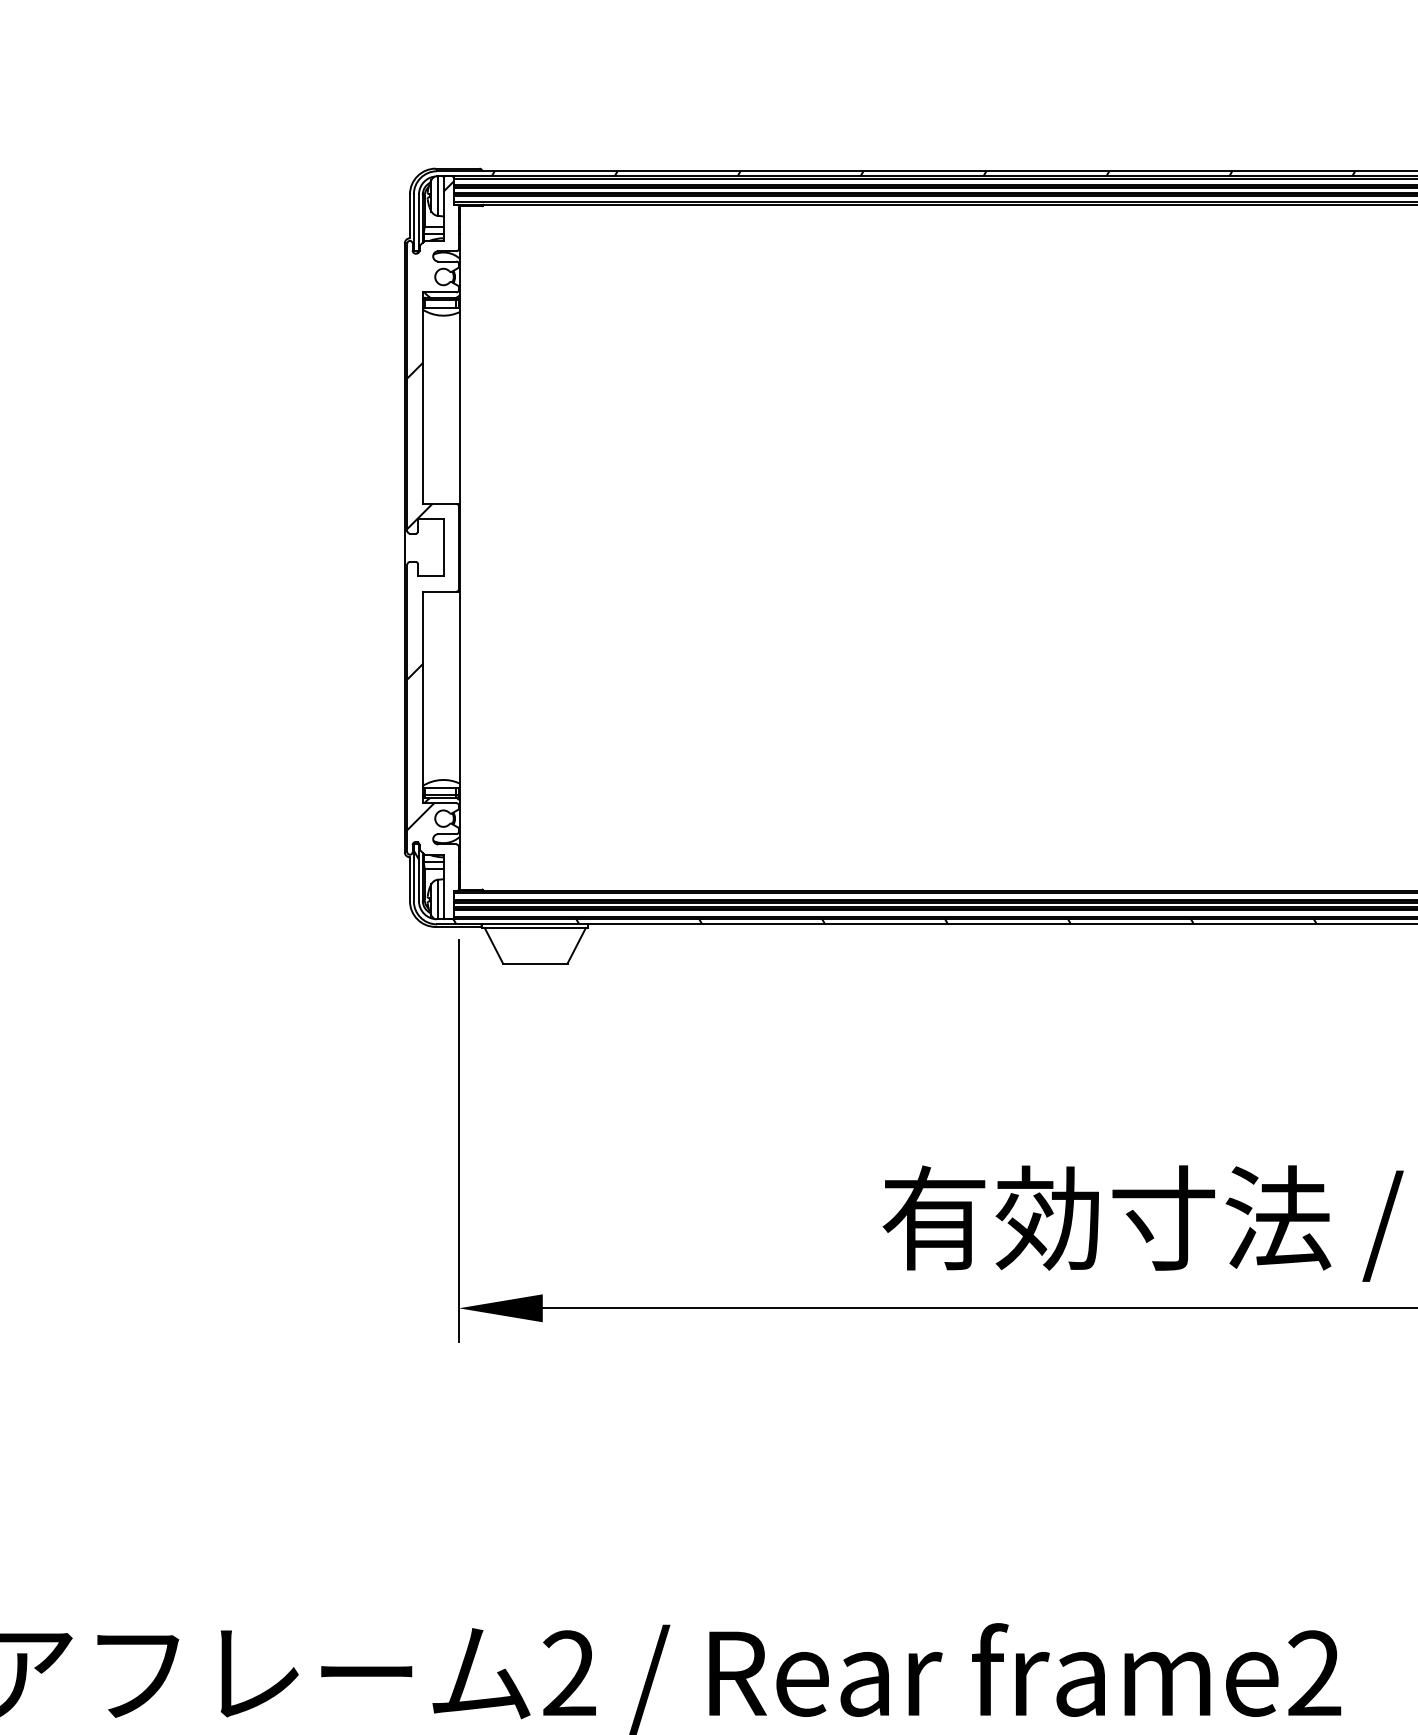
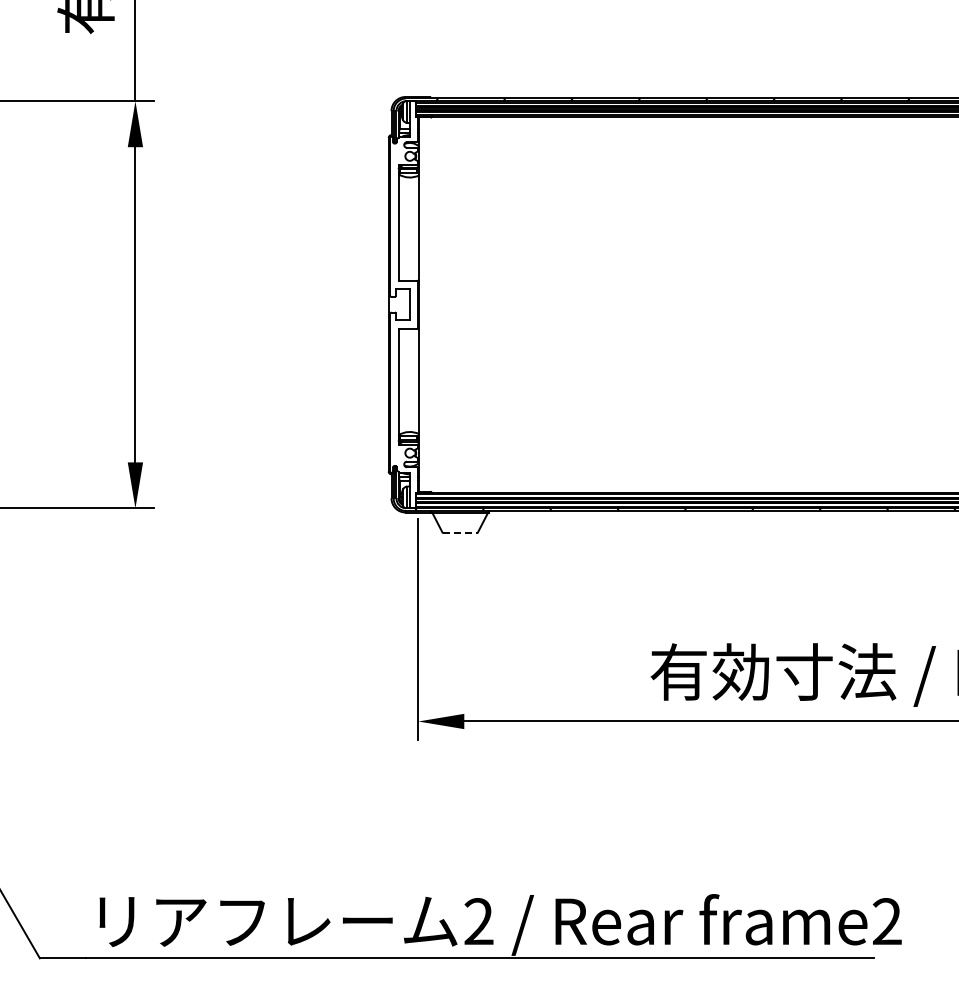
hatch: (430, 505) -> (402, 281), removed
line: (535, 963) -> (460, 532), solid -> dashed

